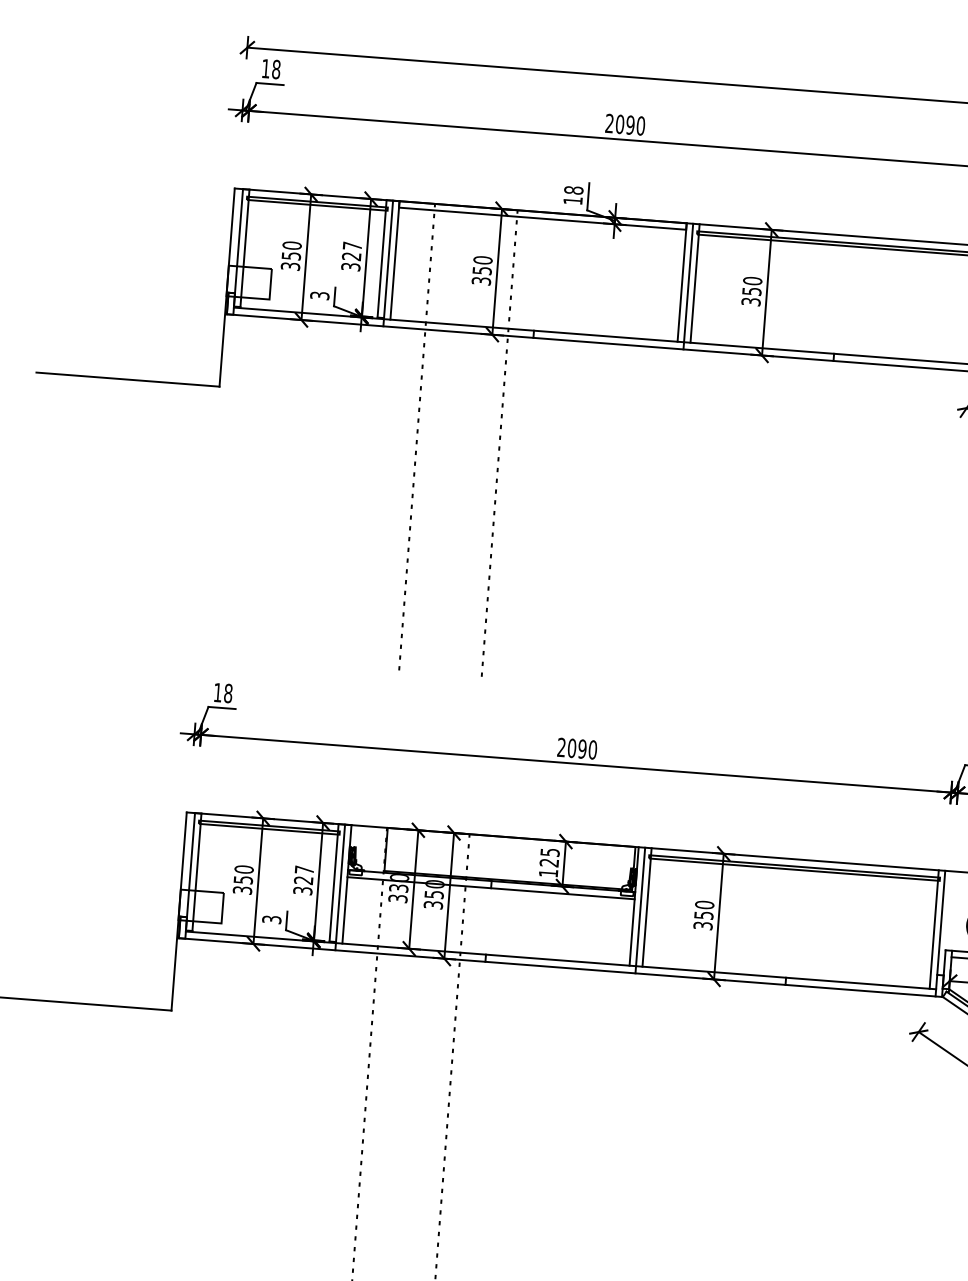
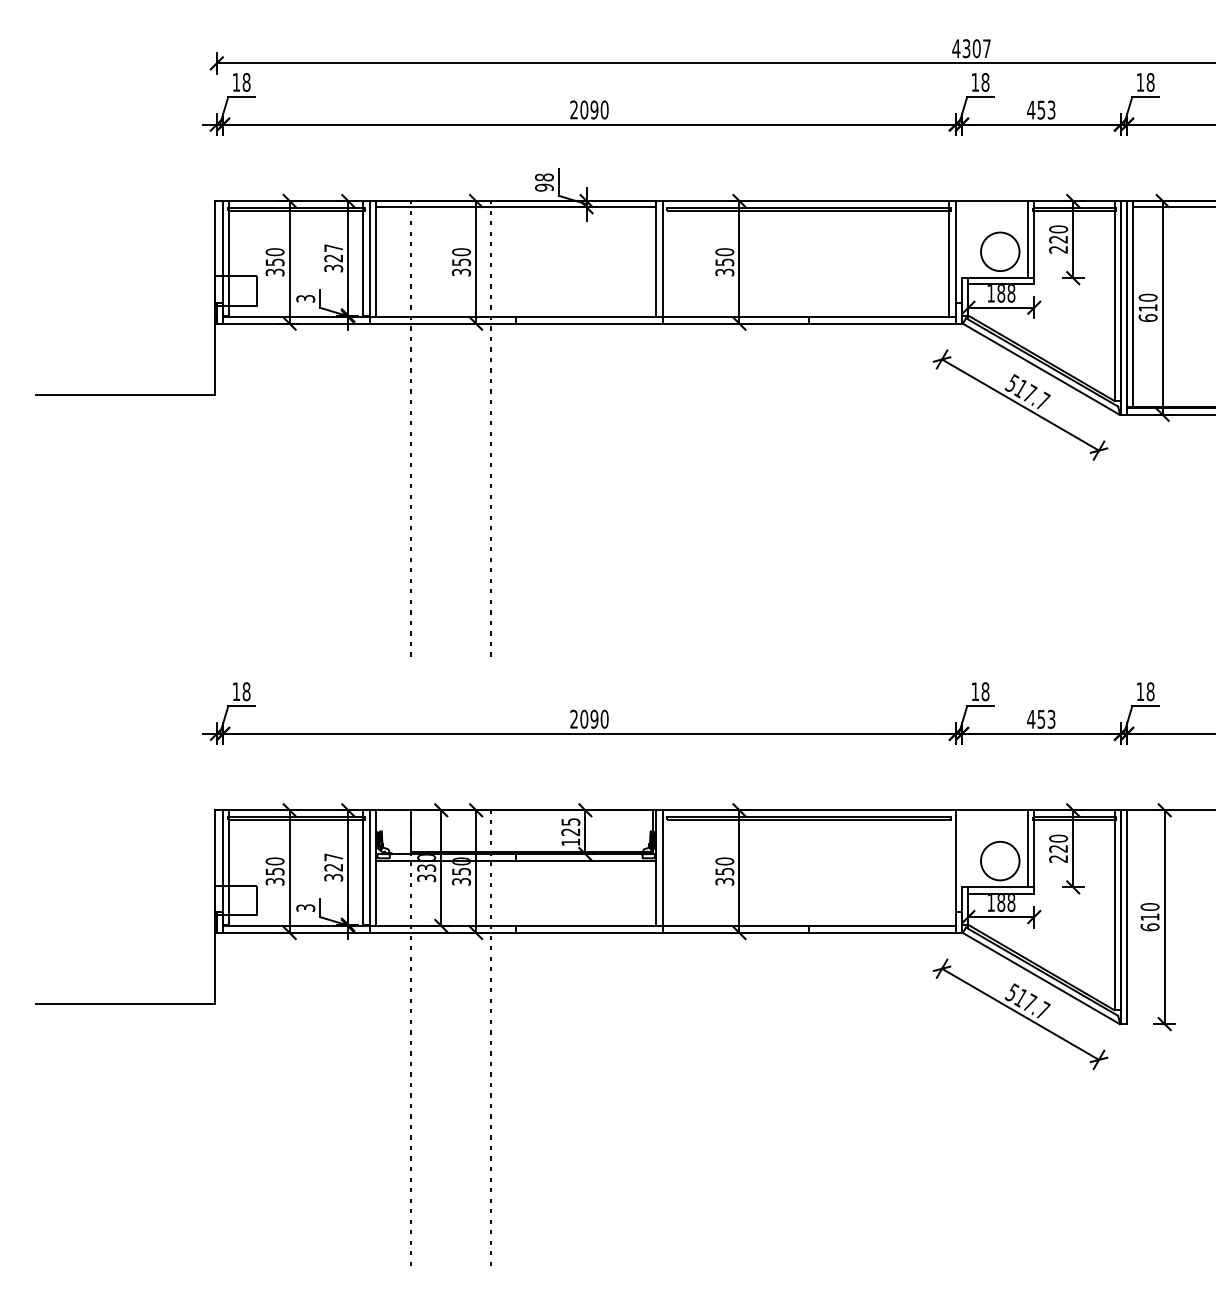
text: (572, 200) -> (543, 187), 18 -> 98
line: (695, 283) -> (669, 258), removed
line: (647, 906) -> (669, 867), removed
line: (934, 928) -> (949, 867), removed

